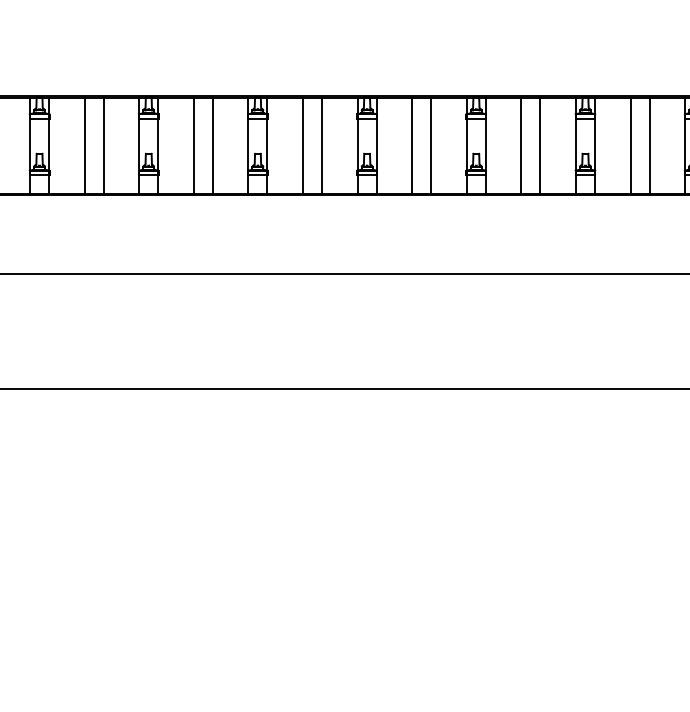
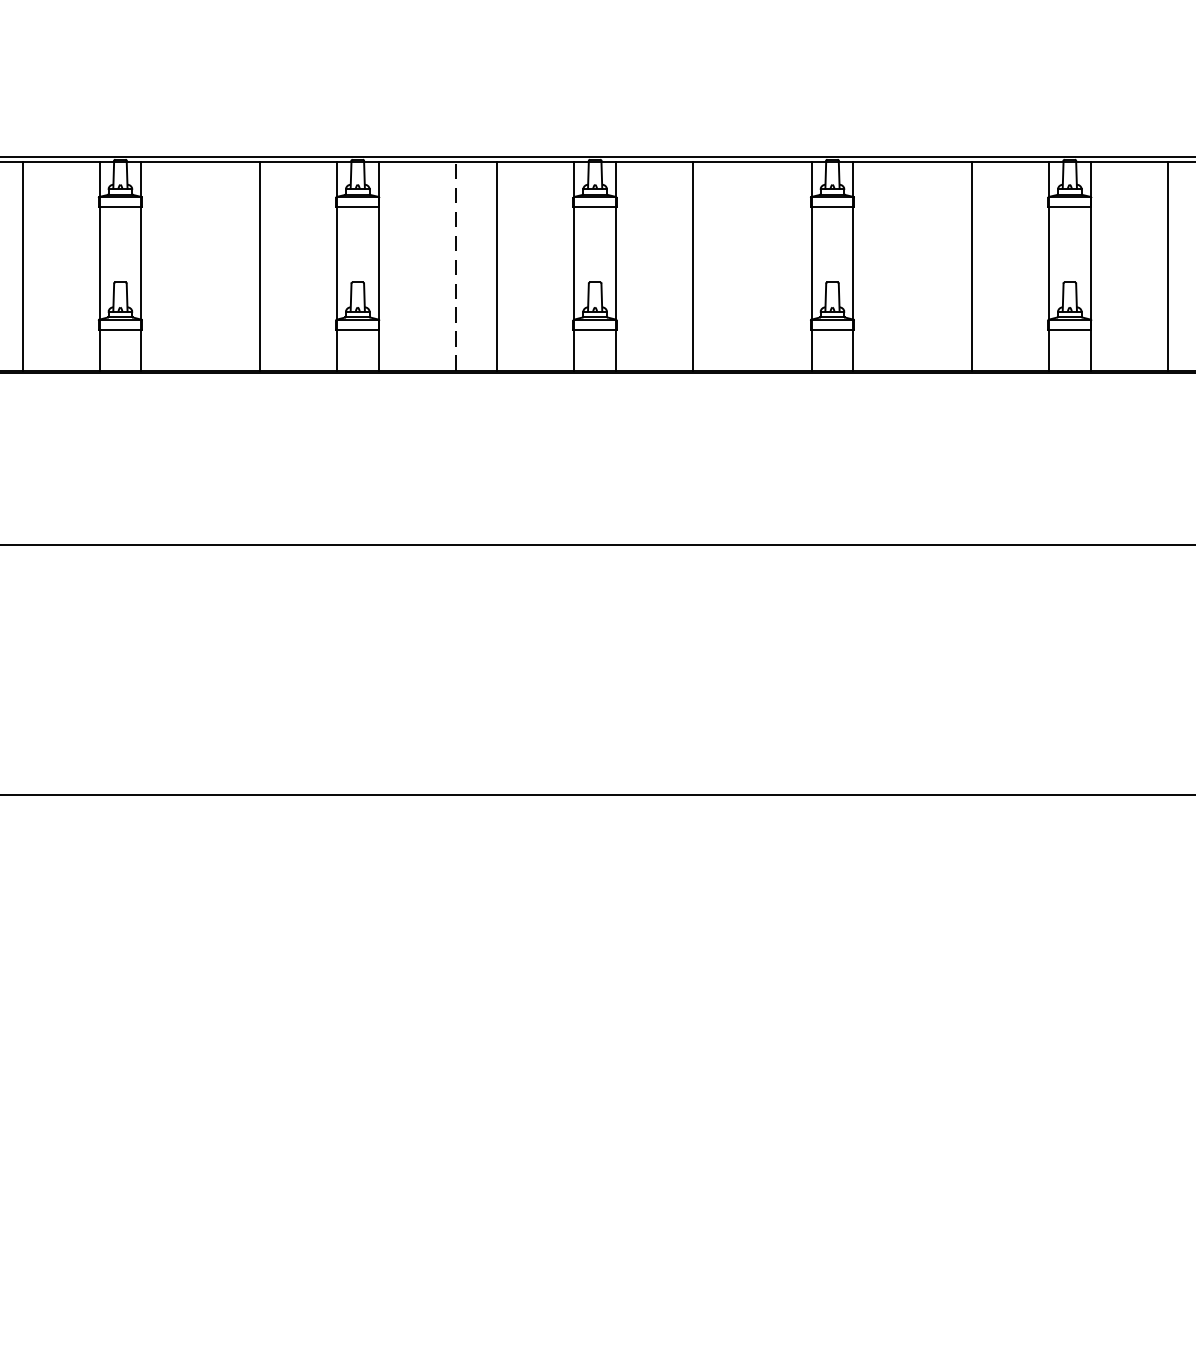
line: (193, 145) -> (455, 264), solid -> dashed
line: (84, 146) -> (218, 267), removed
line: (322, 146) -> (735, 267), removed
line: (412, 146) -> (931, 267), removed

